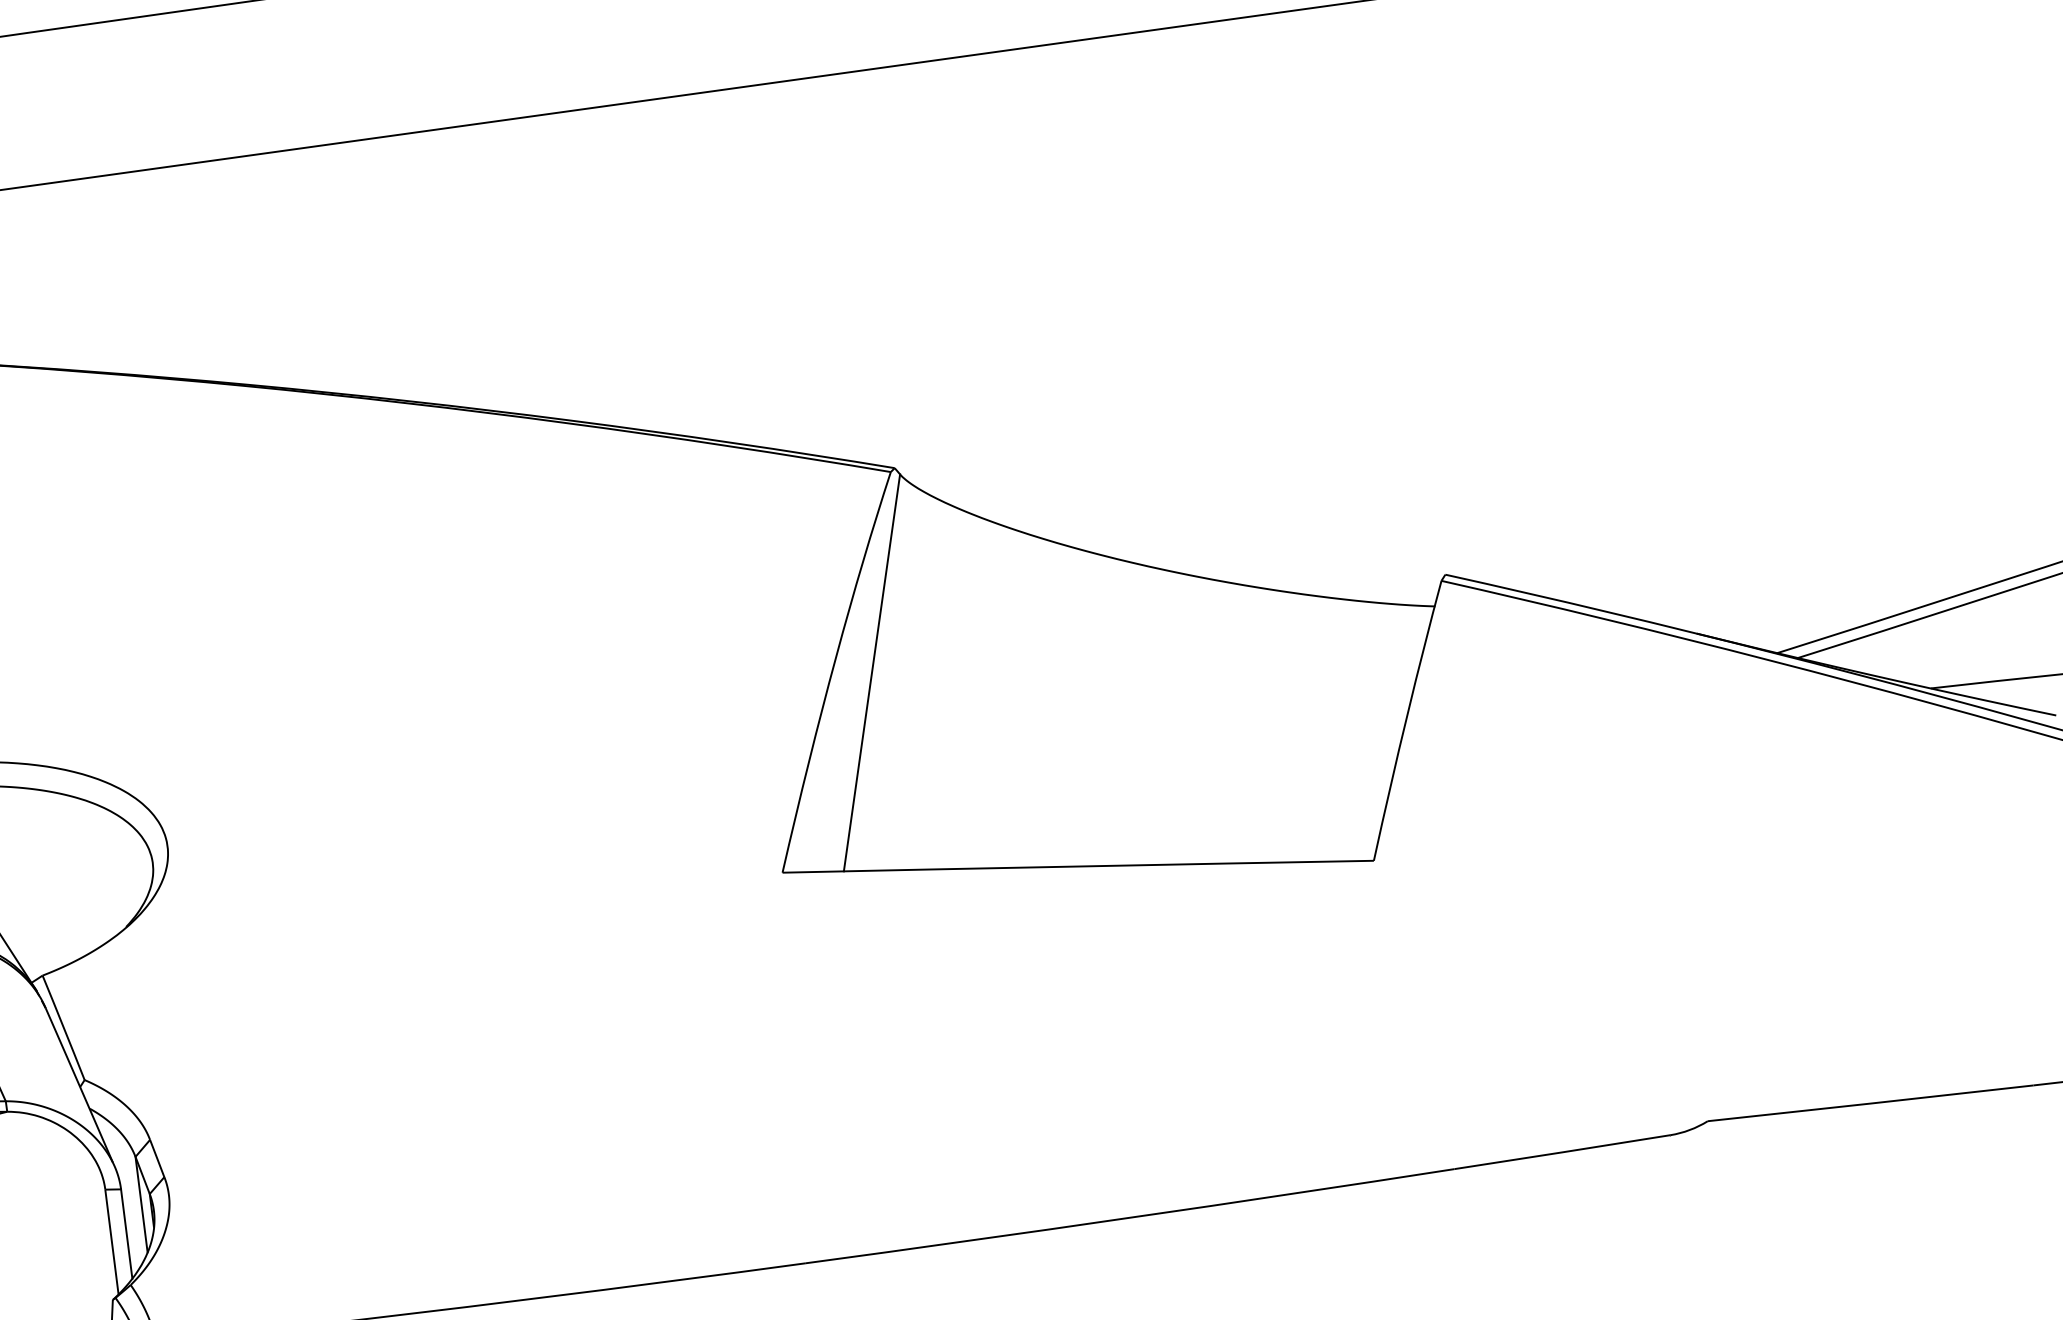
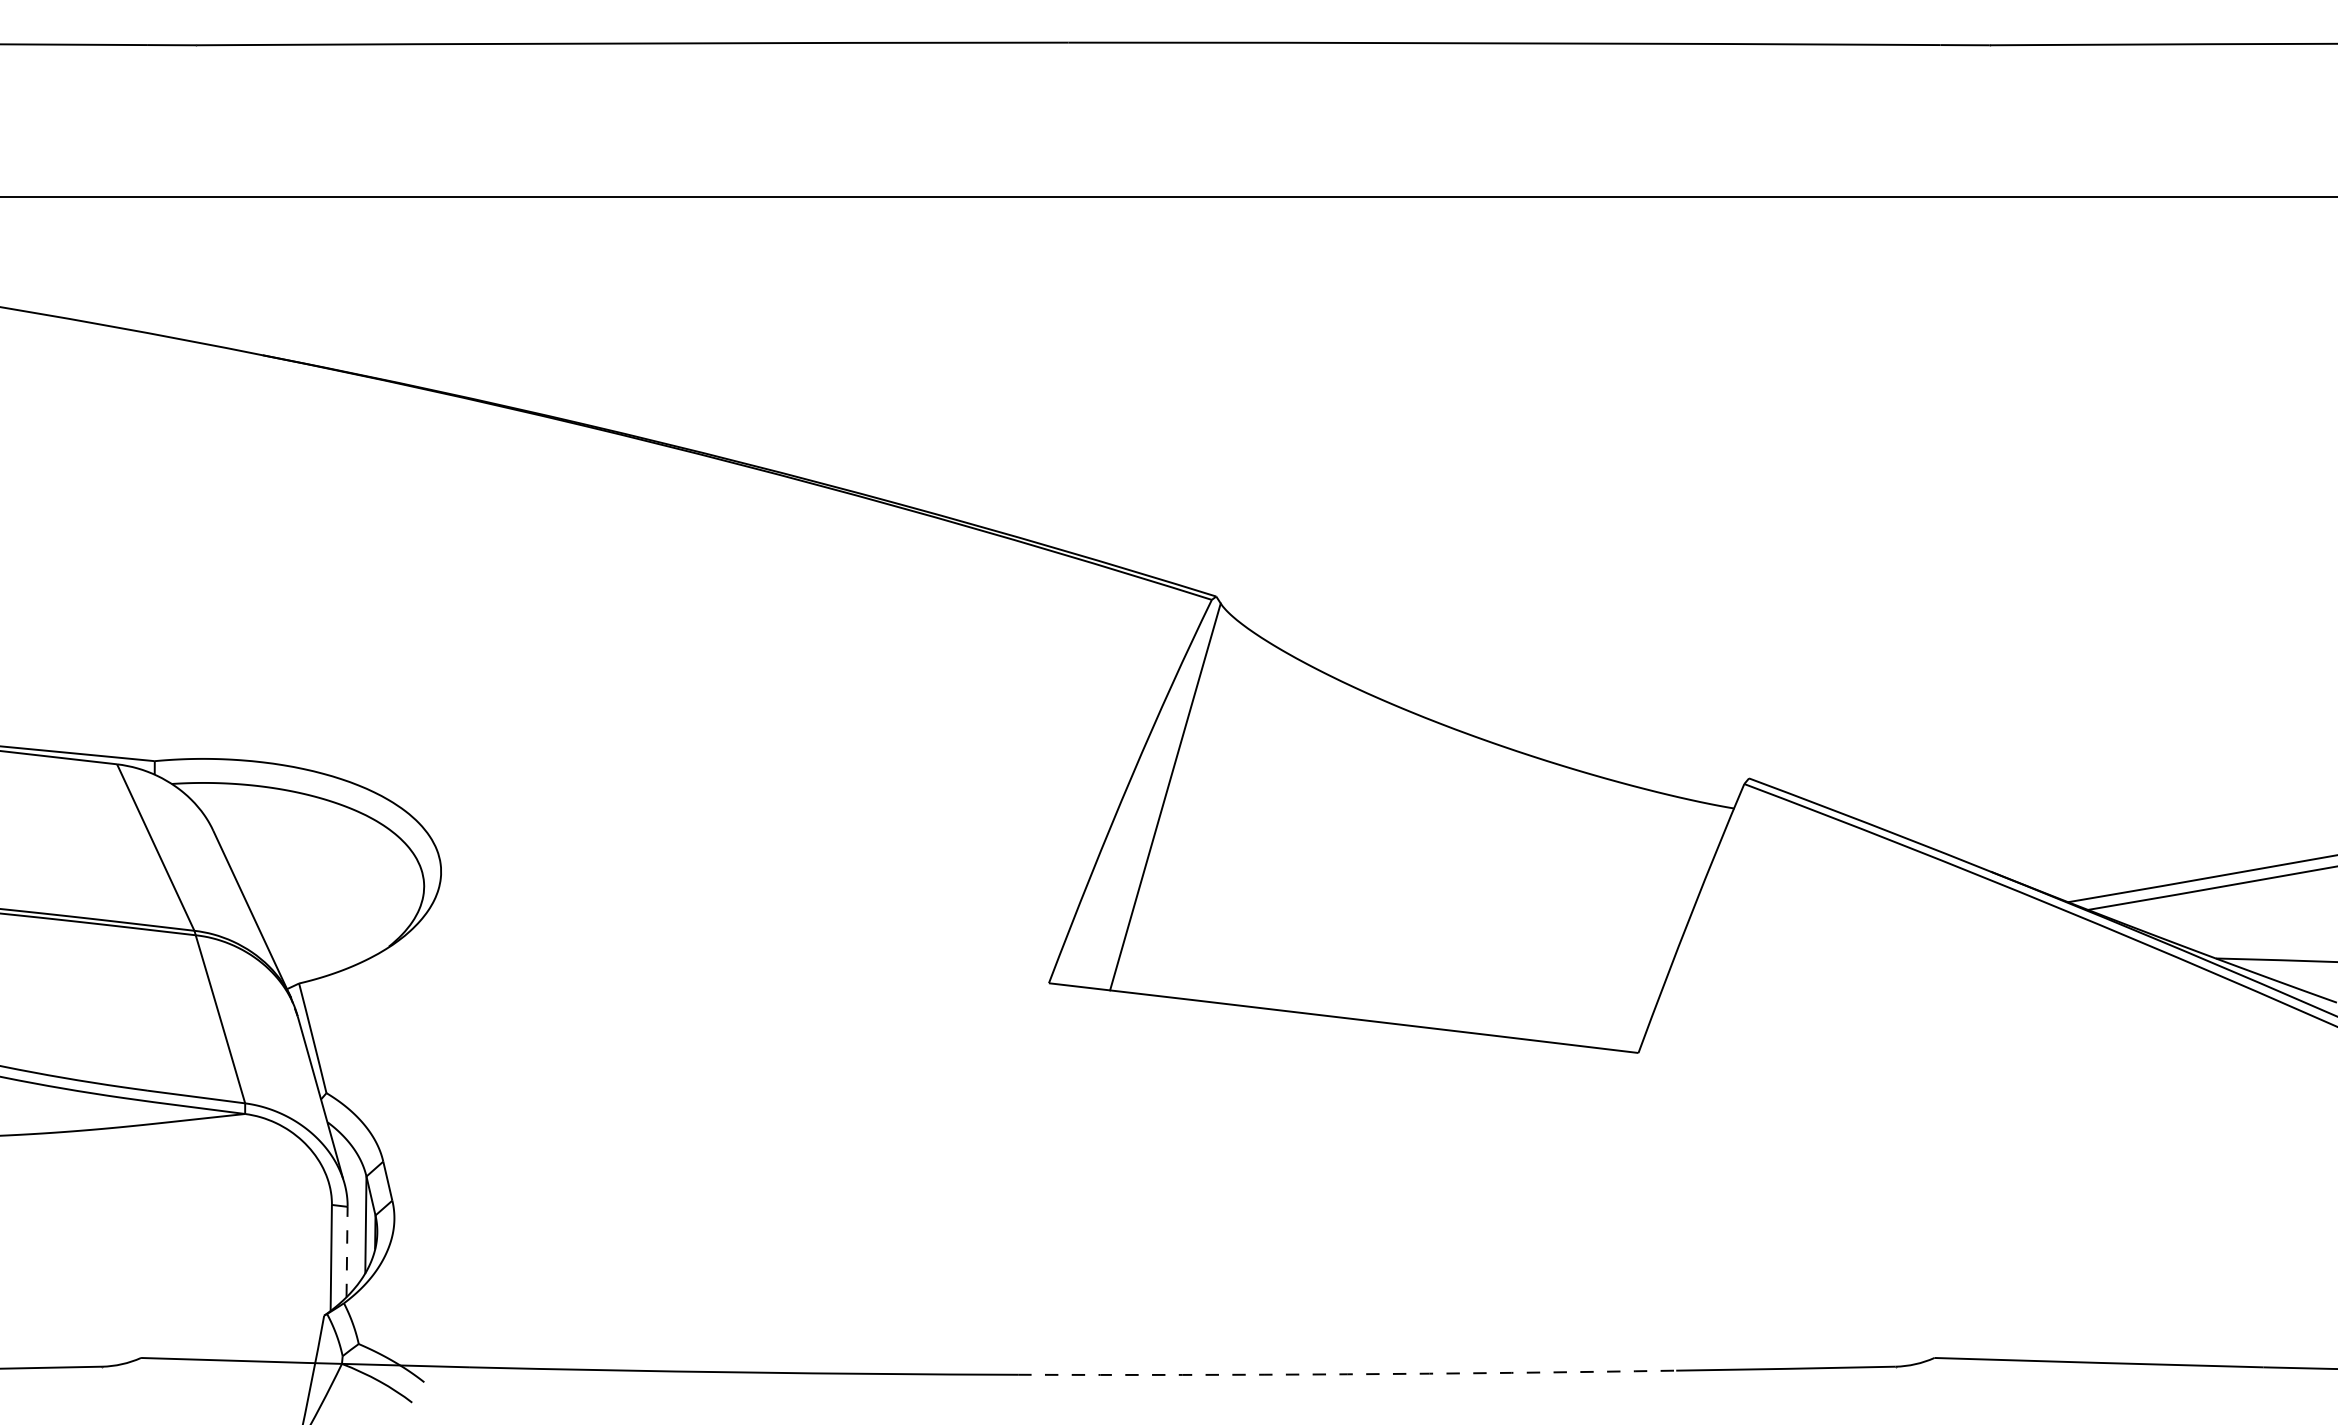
arc: (1130, 1217) -> (1347, 1374), solid -> dashed
line: (127, 1233) -> (347, 1251), solid -> dashed

